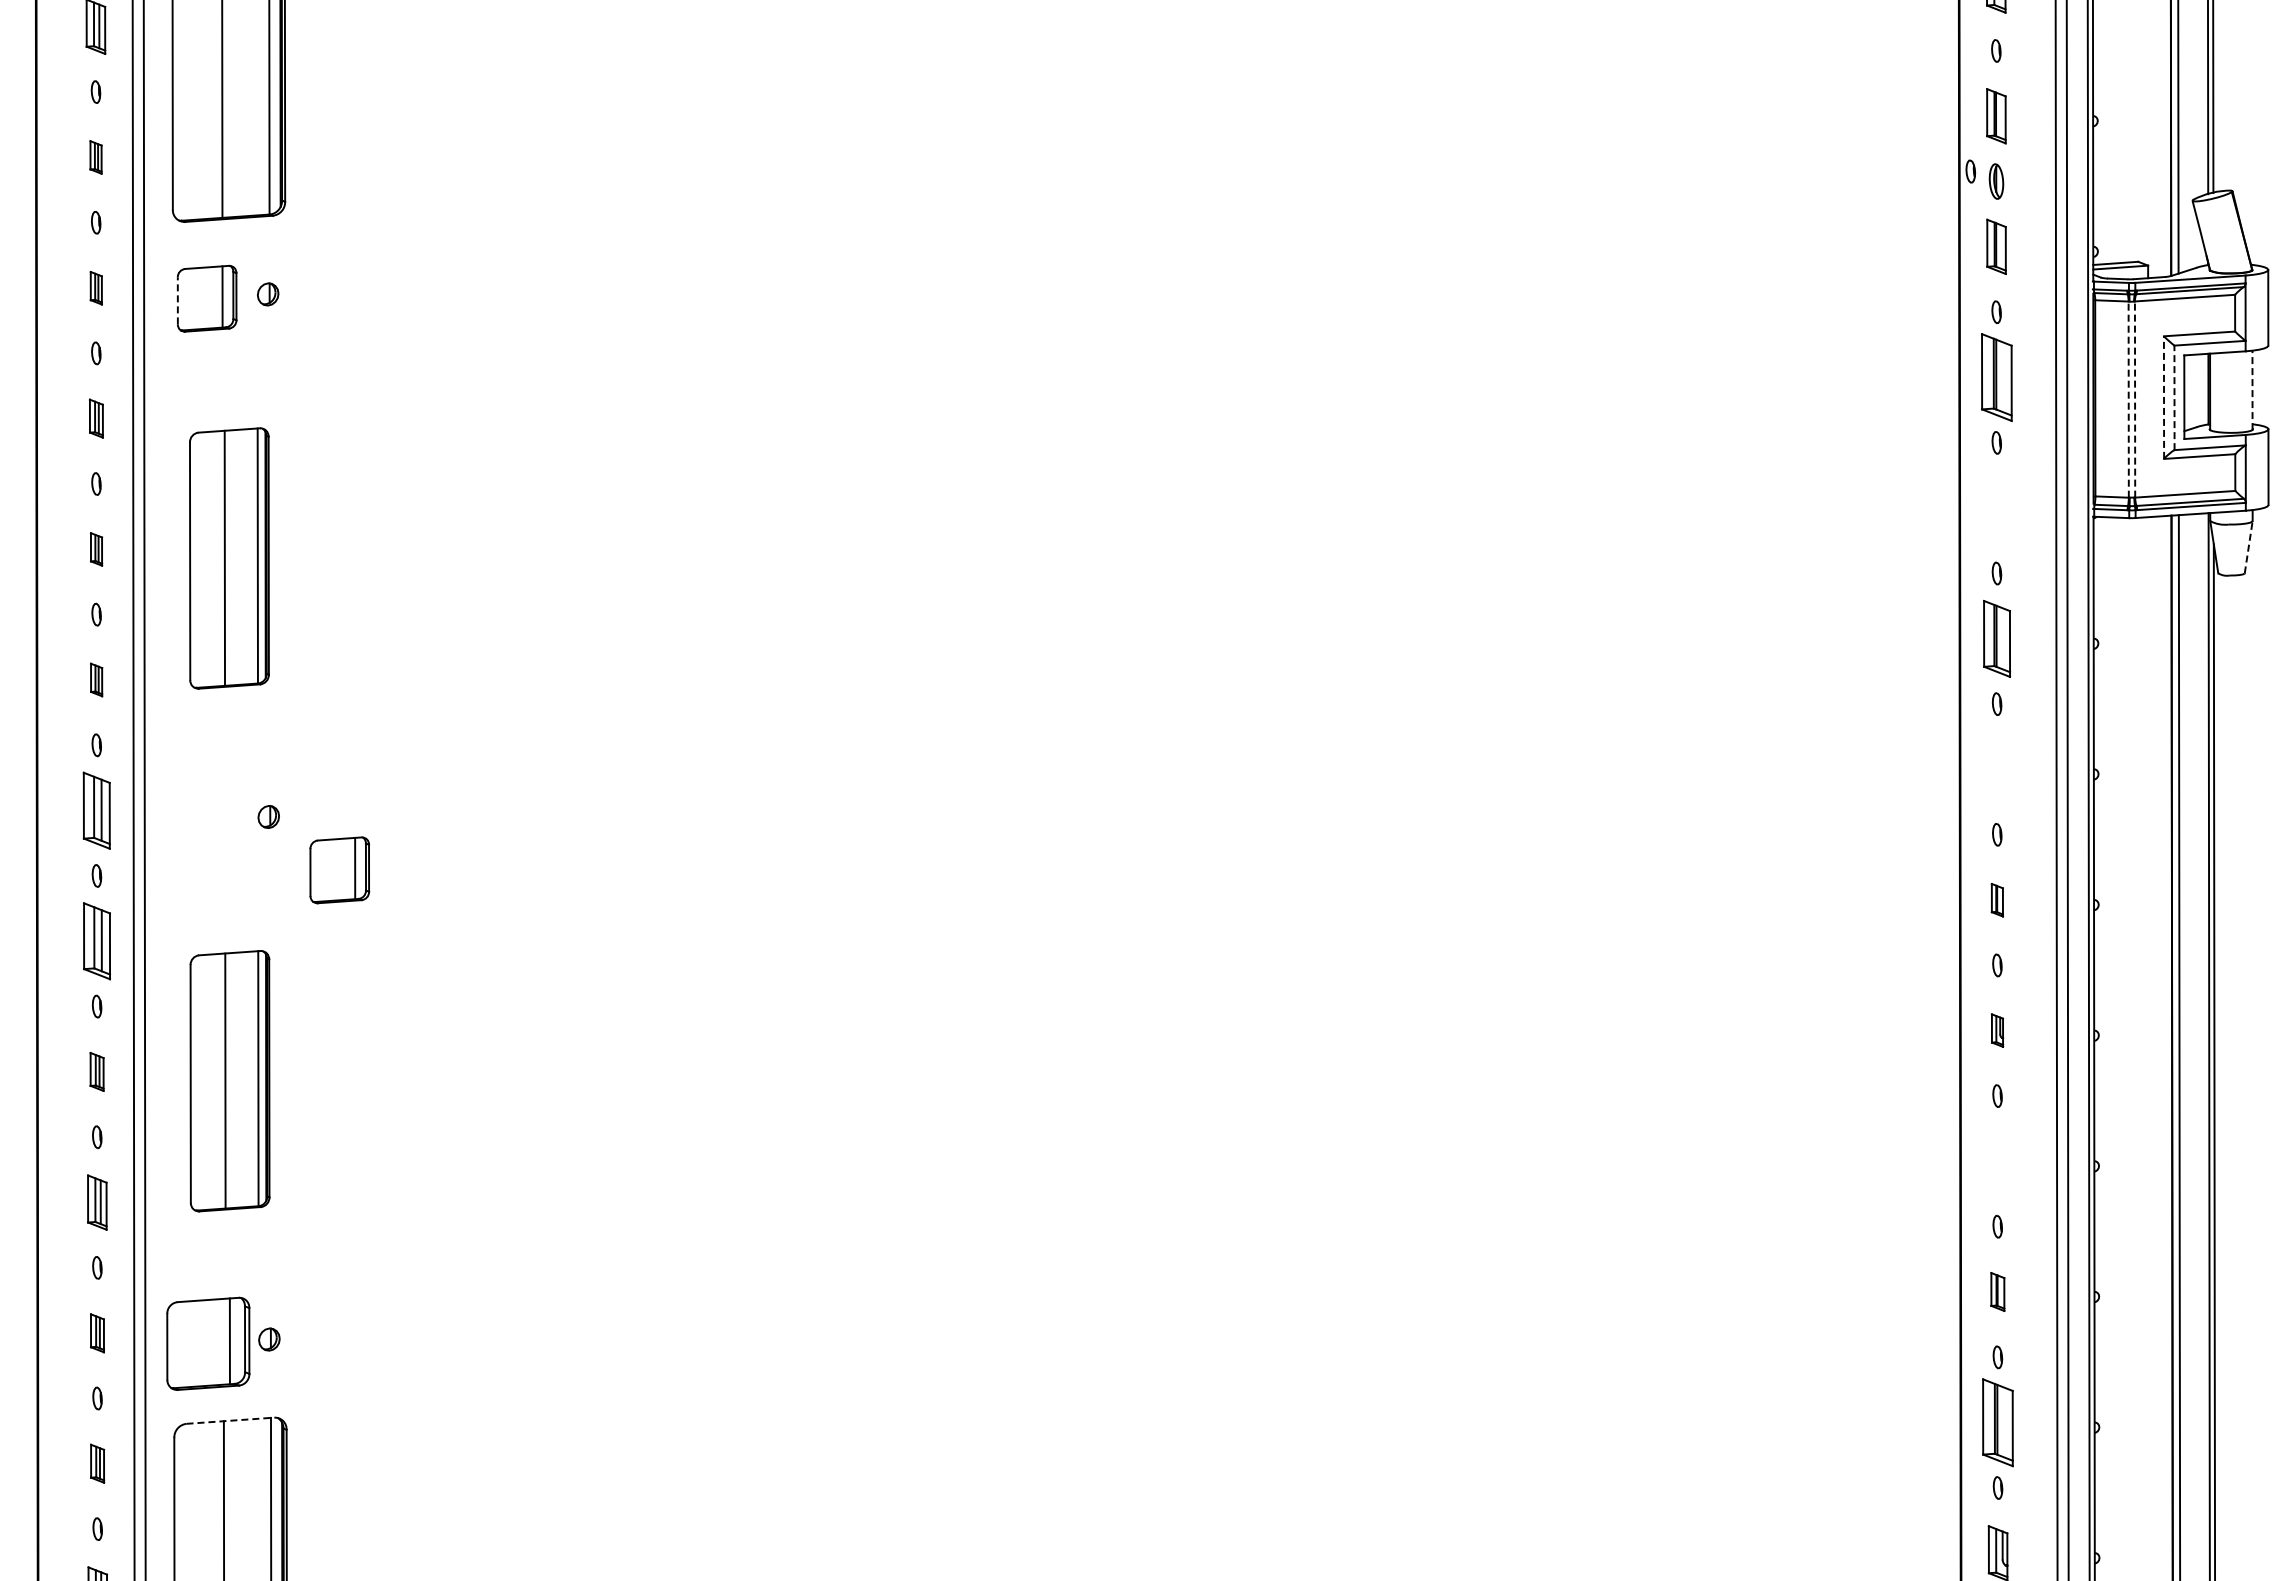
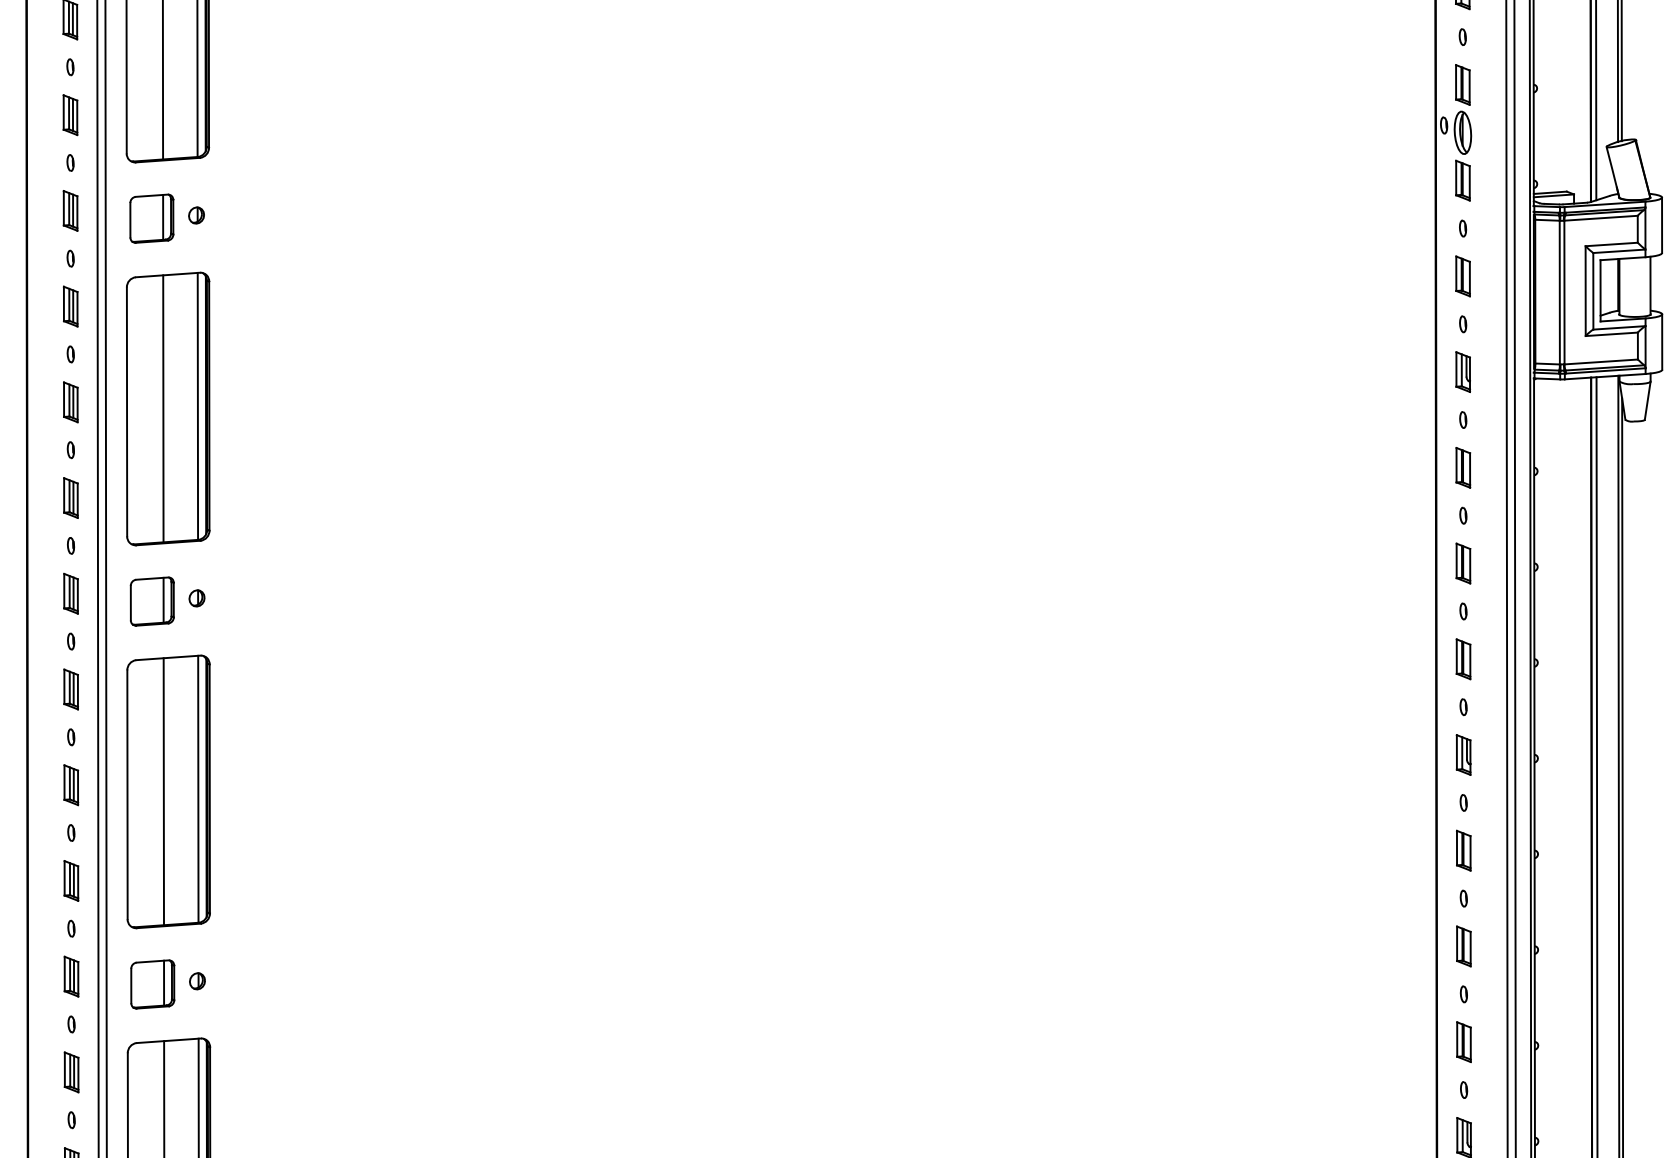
part: (95, 157) -> (70, 115), size x1.67
part: (1996, 181) -> (1462, 132), size x1.67
part: (96, 288) -> (70, 211), size x1.67
line: (177, 300) -> (130, 219), dashed -> solid
part: (1996, 377) -> (1462, 276), size x0.62
line: (2252, 390) -> (1650, 285), dashed -> solid
line: (2164, 397) -> (1586, 291), dashed -> solid
line: (2174, 397) -> (1593, 291), dashed -> solid
line: (2128, 399) -> (1559, 292), dashed -> solid
line: (2135, 399) -> (1564, 292), dashed -> solid
part: (96, 418) -> (70, 306), size x1.43
part: (1996, 508) -> (1462, 372), added
line: (2248, 546) -> (1647, 400), dashed -> solid
part: (96, 549) -> (70, 402), size x1.67
part: (229, 558) -> (168, 409), size x1.43
part: (1996, 638) -> (1462, 467), size x0.71
part: (96, 679) -> (70, 497), size x1.67
part: (1996, 769) -> (1462, 563), added
part: (96, 810) -> (70, 593), size x0.71
part: (339, 870) -> (152, 601), moved
part: (1997, 900) -> (1463, 659), size x1.67
part: (96, 941) -> (70, 689), size x0.71
part: (1997, 1030) -> (1463, 754), size x1.67
part: (96, 1071) -> (70, 784), size x1.43
part: (229, 1081) -> (168, 792), size x1.43
part: (1997, 1161) -> (1463, 850), added
part: (1997, 1291) -> (1463, 946), size x1.43
part: (97, 1333) -> (71, 976), size x1.43
part: (208, 1343) -> (152, 984), size x0.71
line: (230, 1420) -> (168, 1040), dashed -> solid
part: (1997, 1422) -> (1463, 1042), size x0.62
part: (97, 1463) -> (71, 1072), size x1.43

